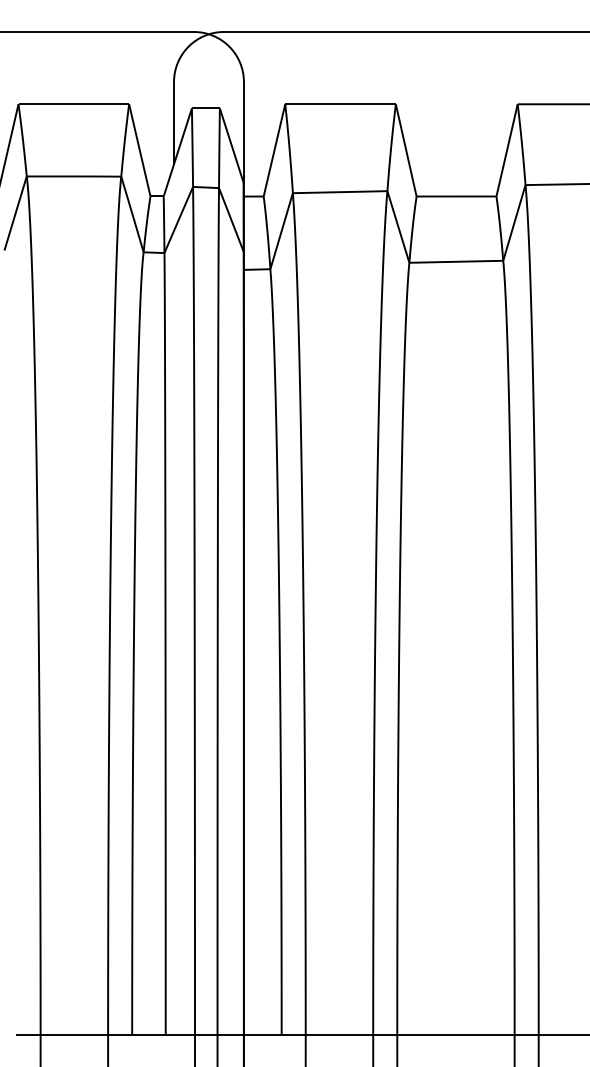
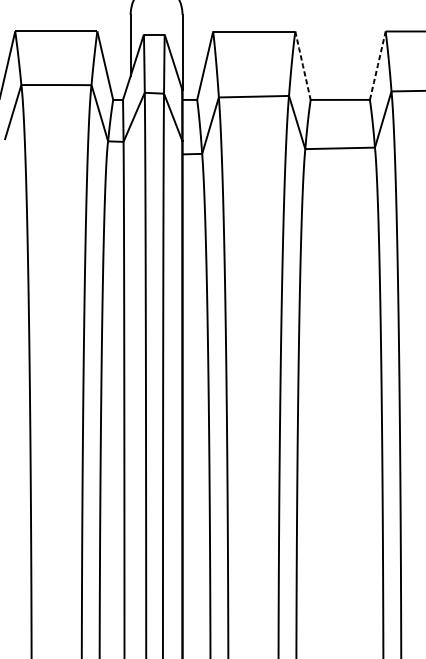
line: (406, 150) -> (303, 65), solid -> dashed
line: (507, 150) -> (378, 65), solid -> dashed

